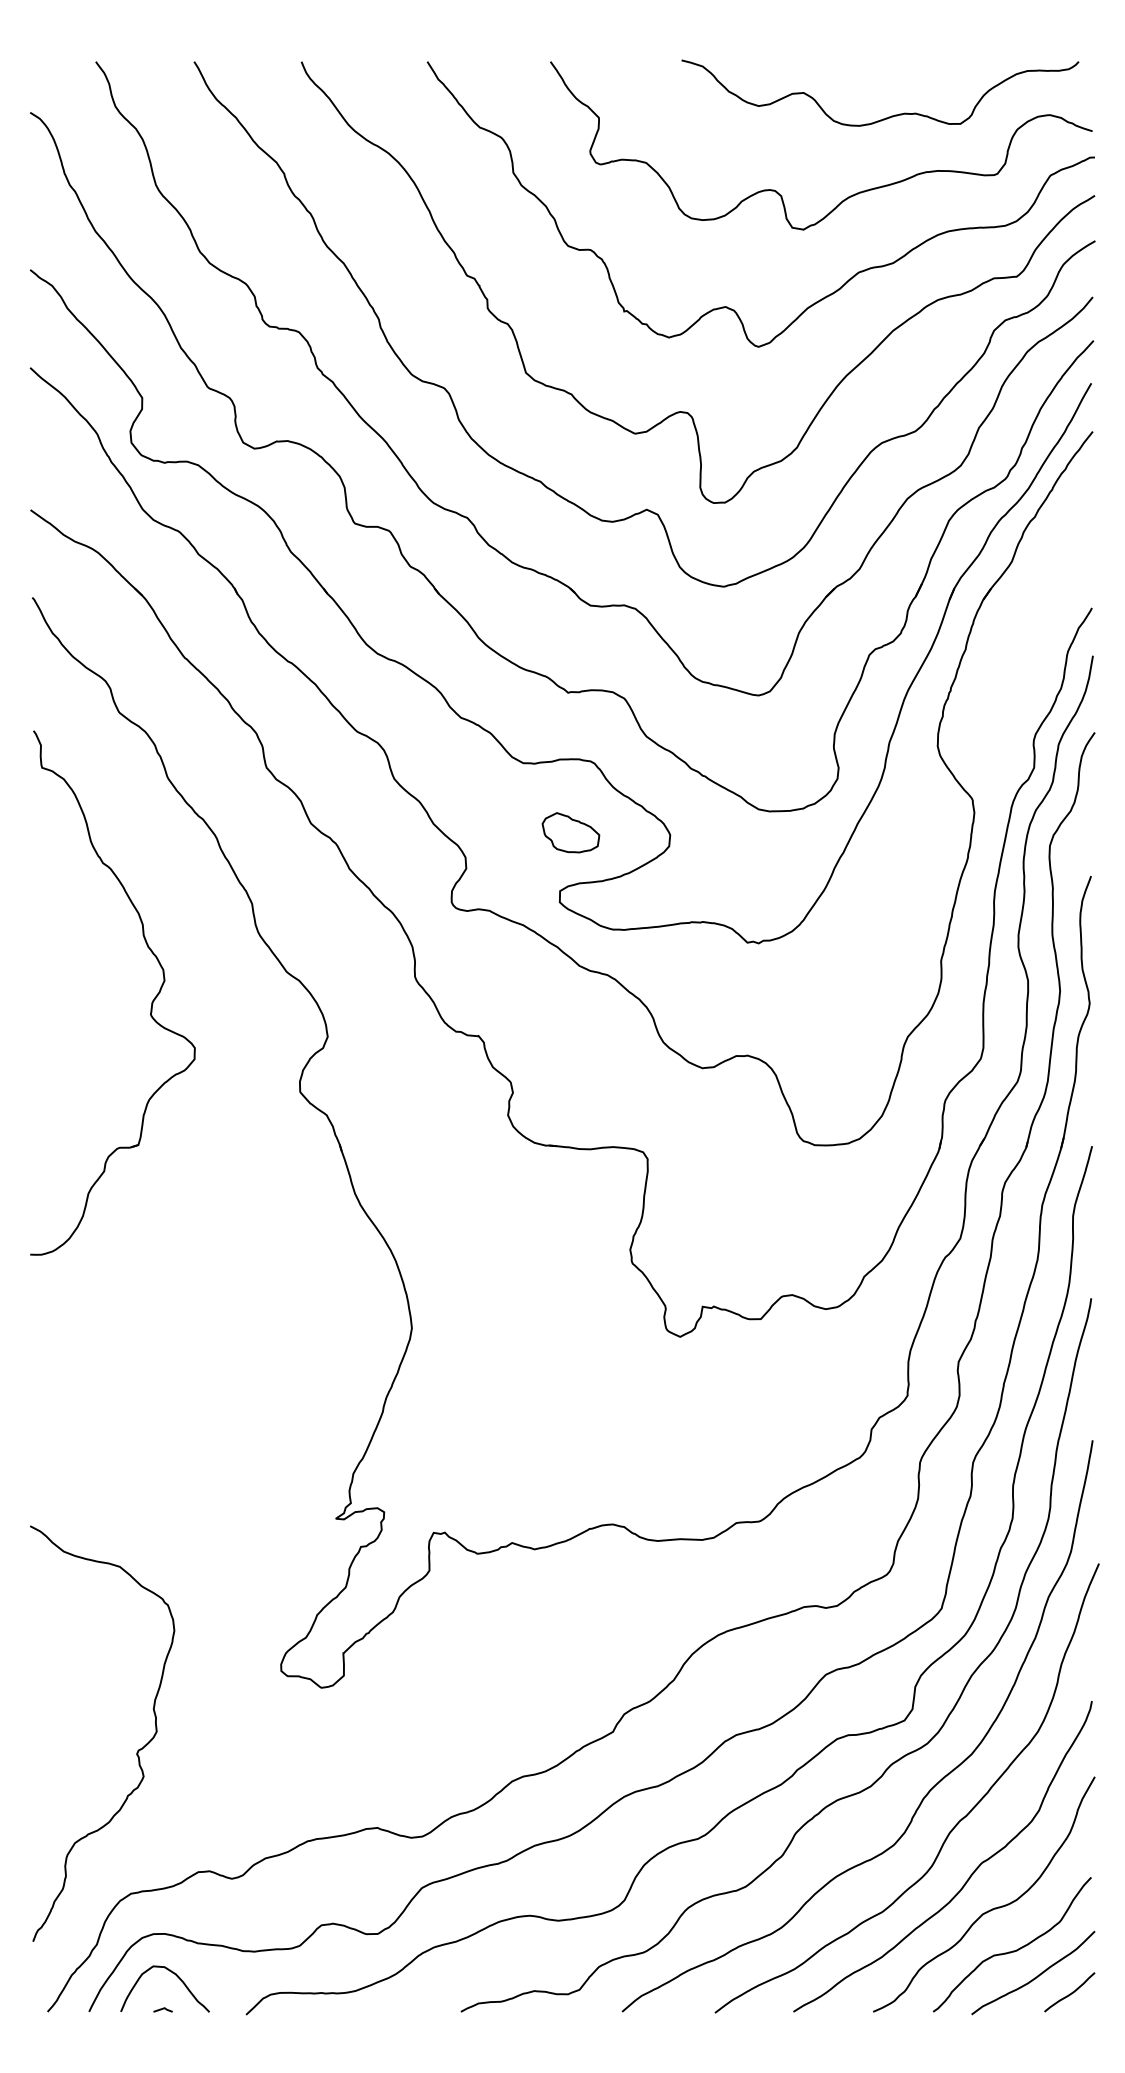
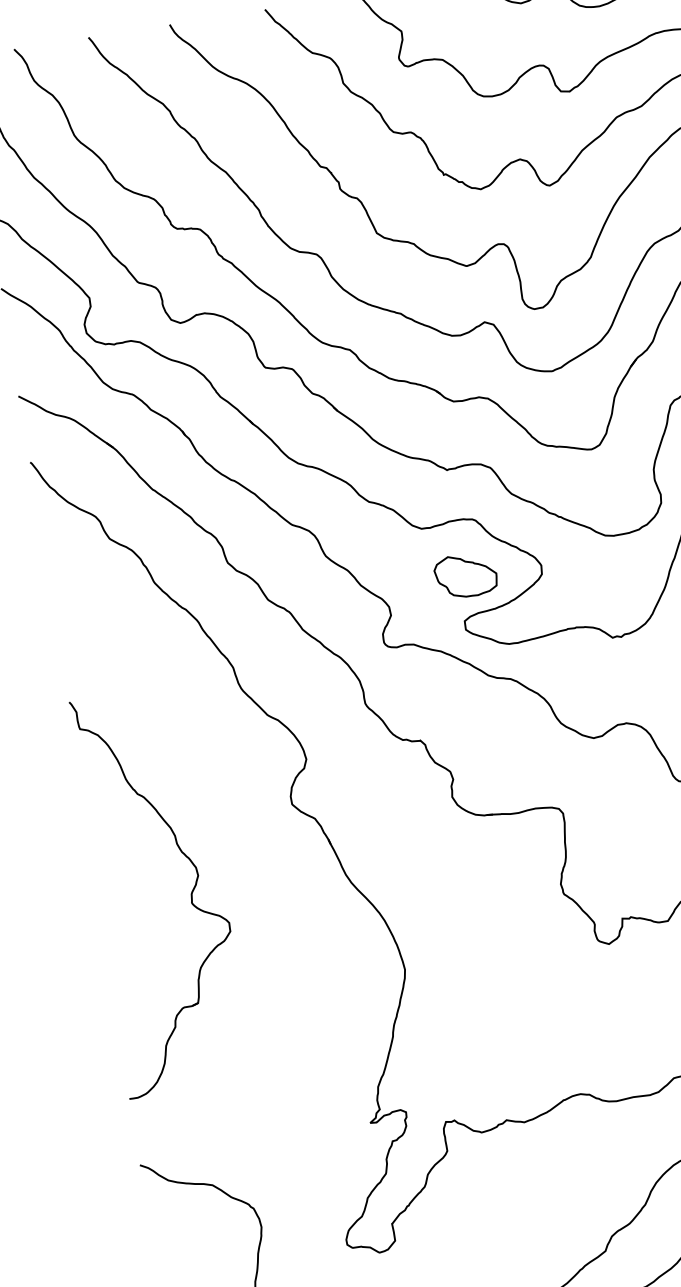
part: (570, 832) -> (465, 575), size x1.4
part: (151, 1002) -> (190, 893), moved

